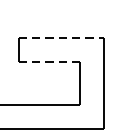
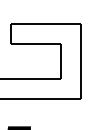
line: (62, 37) -> (46, 23), dashed -> solid
line: (49, 61) -> (36, 43), dashed -> solid

